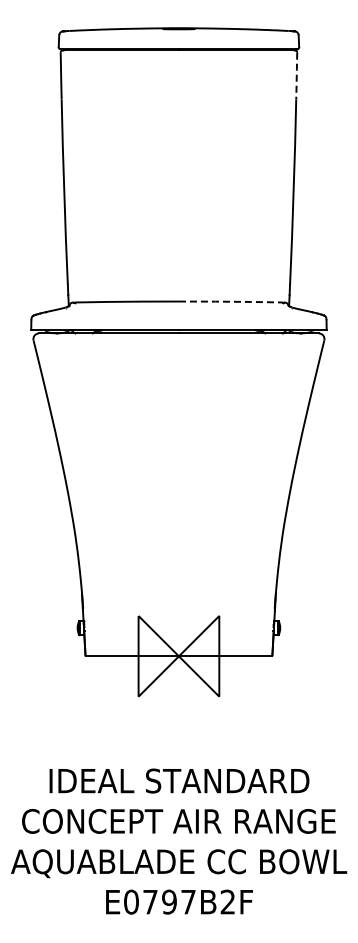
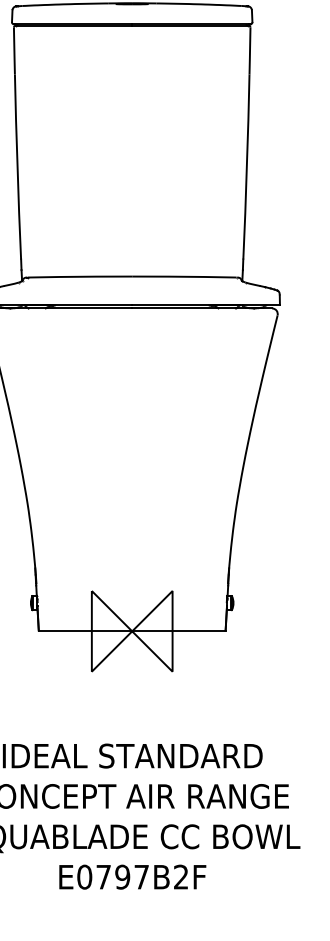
line: (296, 76) -> (249, 51), dashed -> solid
line: (231, 301) -> (184, 276), dashed -> solid

